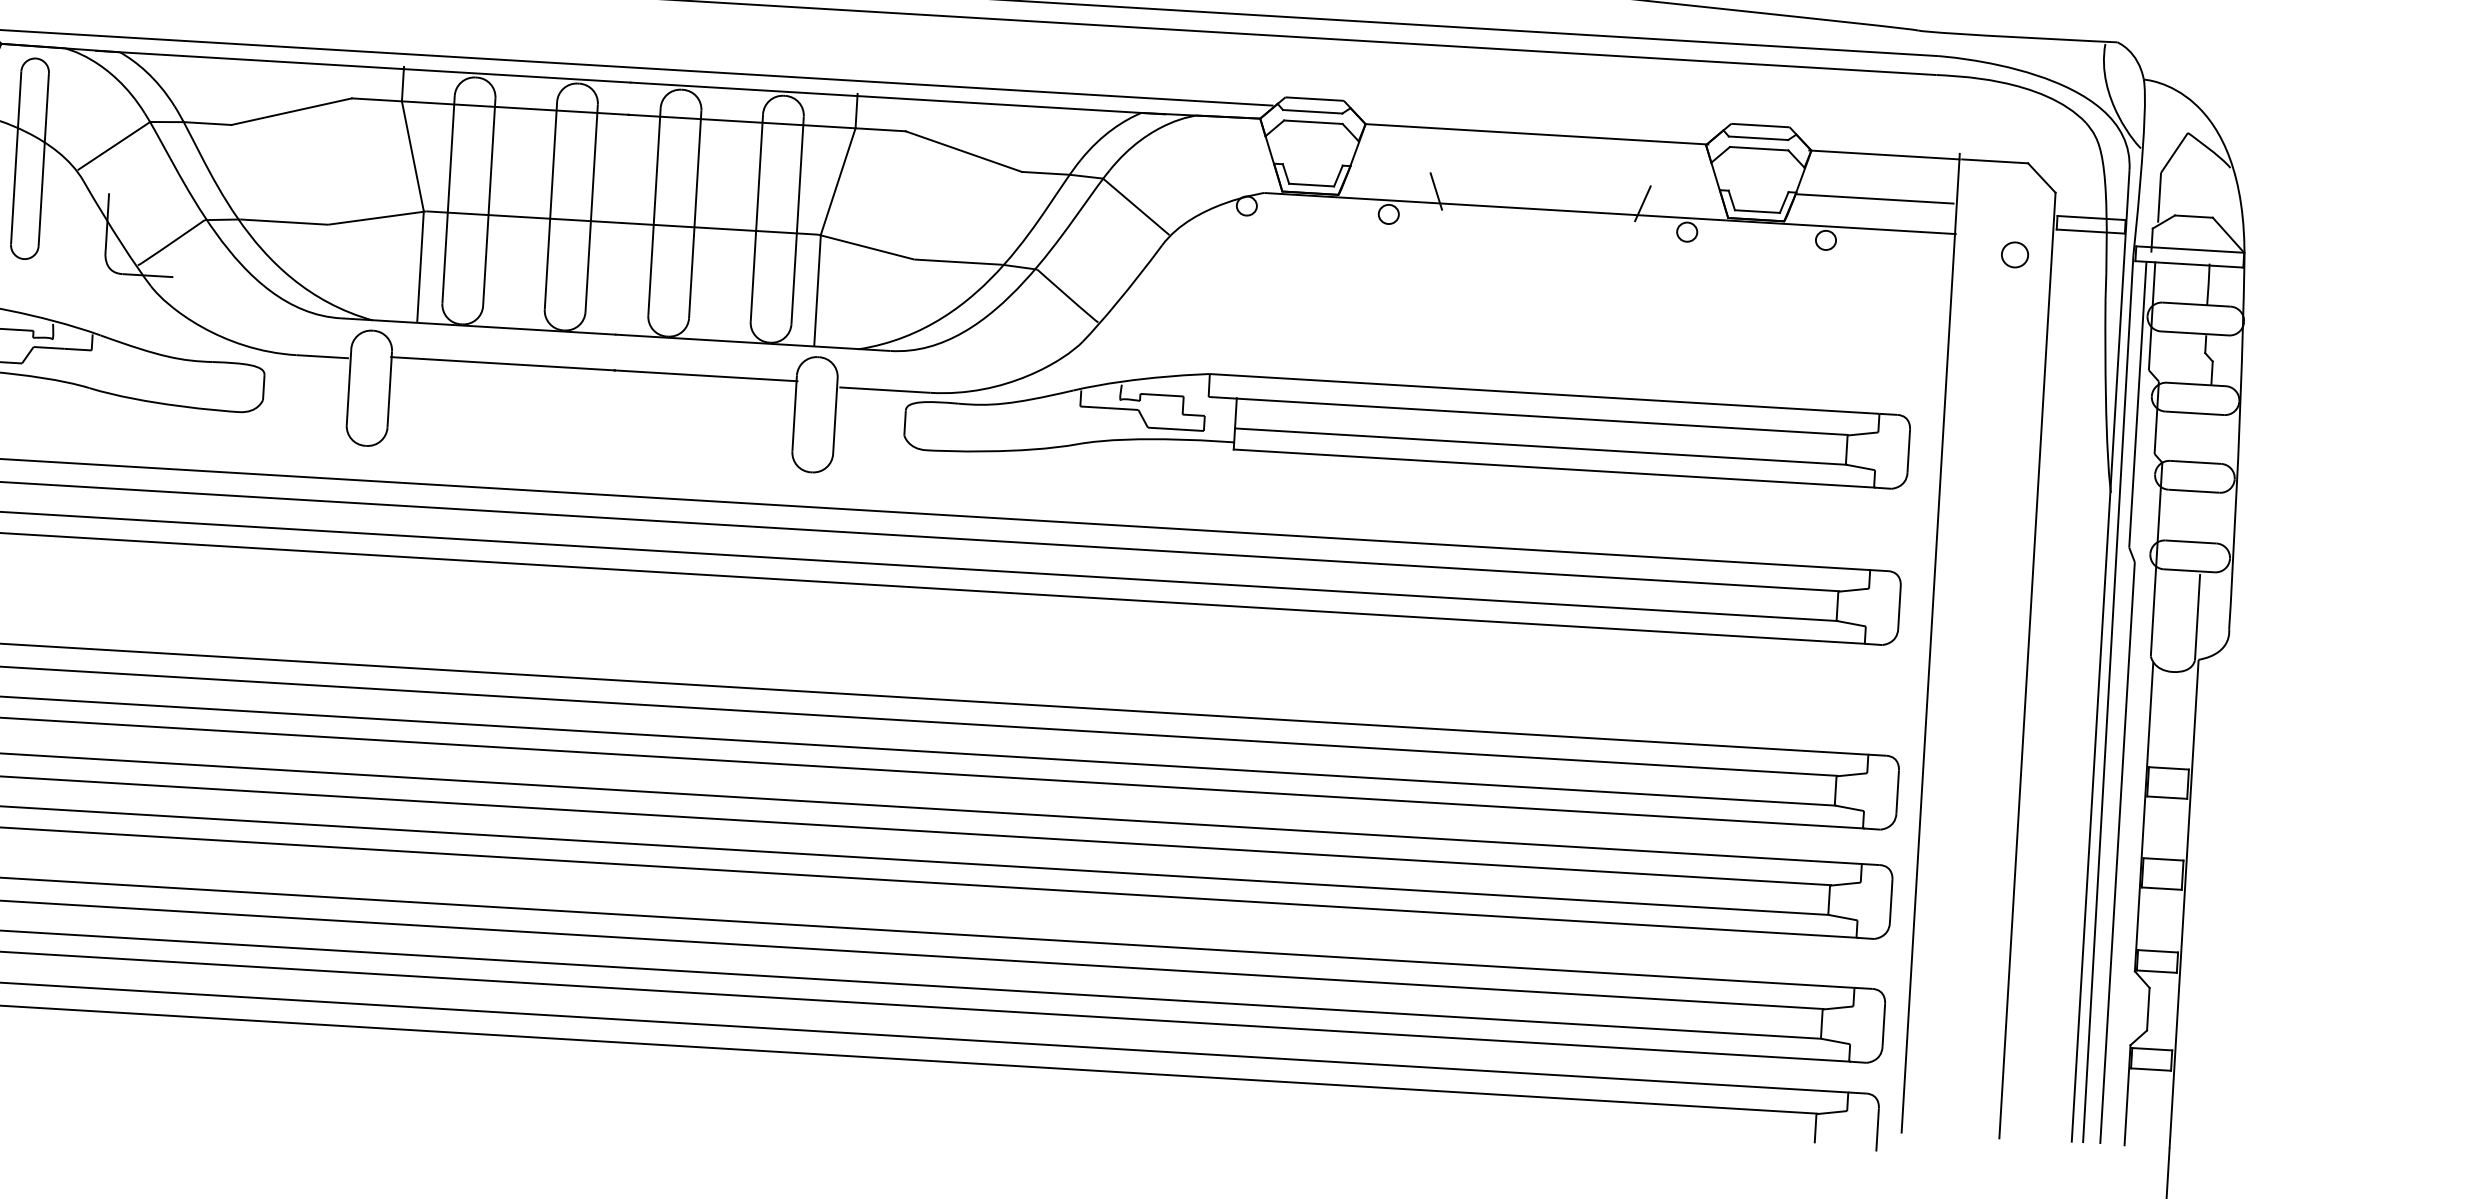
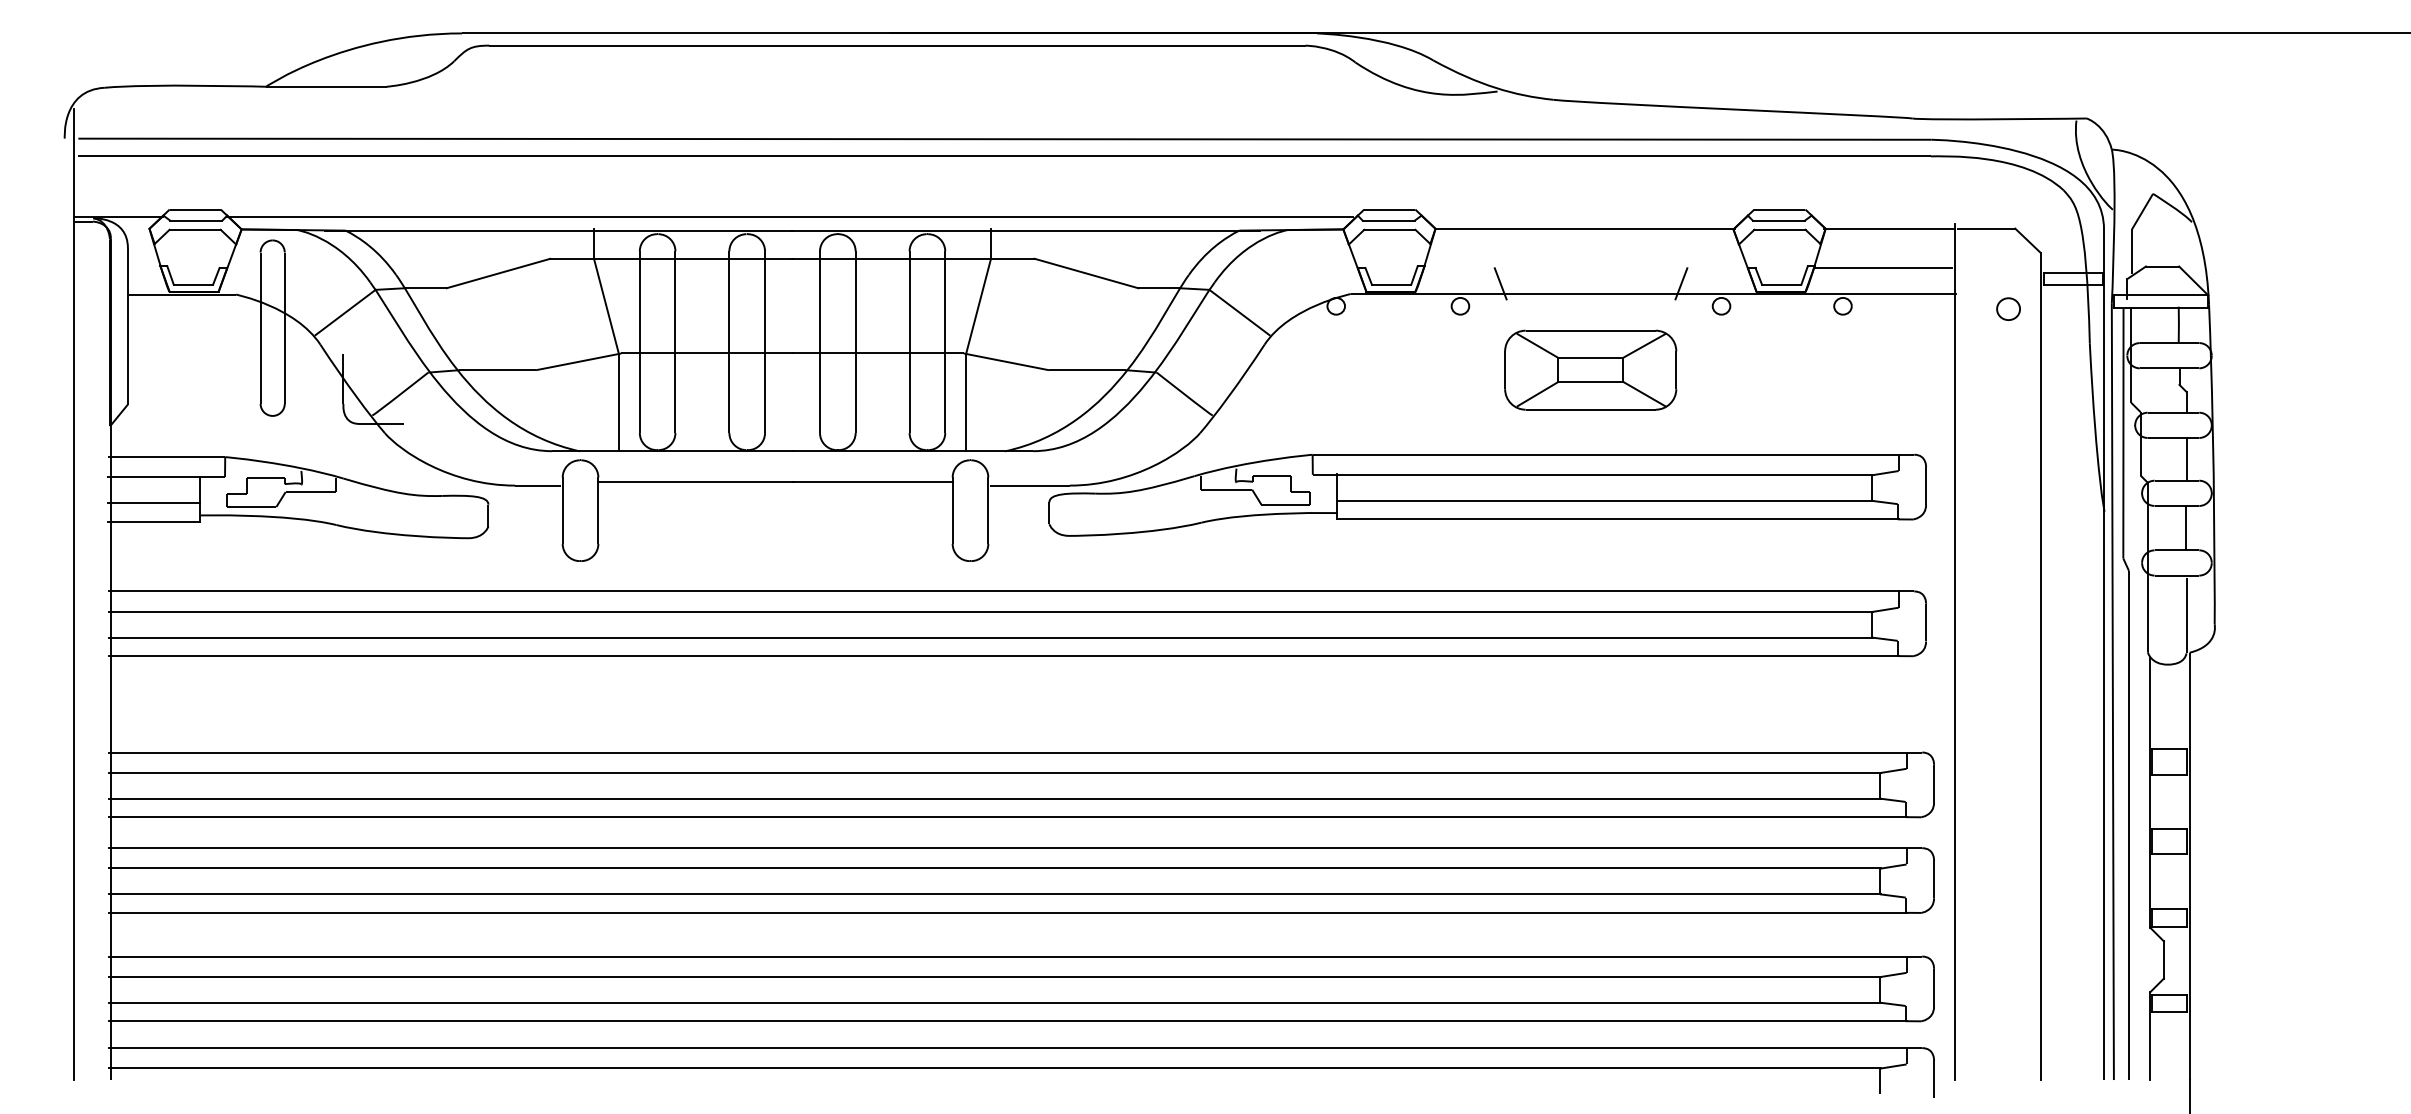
part: (1533, 295) -> (1590, 369), added
line: (2208, 438) -> (2186, 459), added
line: (2203, 516) -> (2186, 527), added

